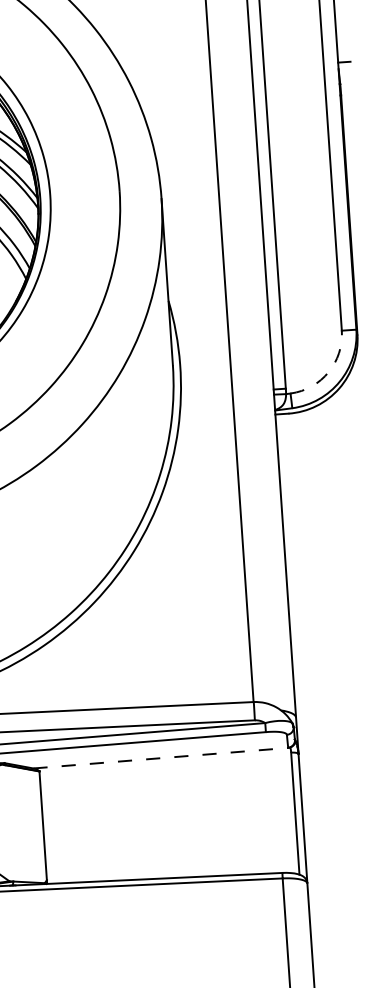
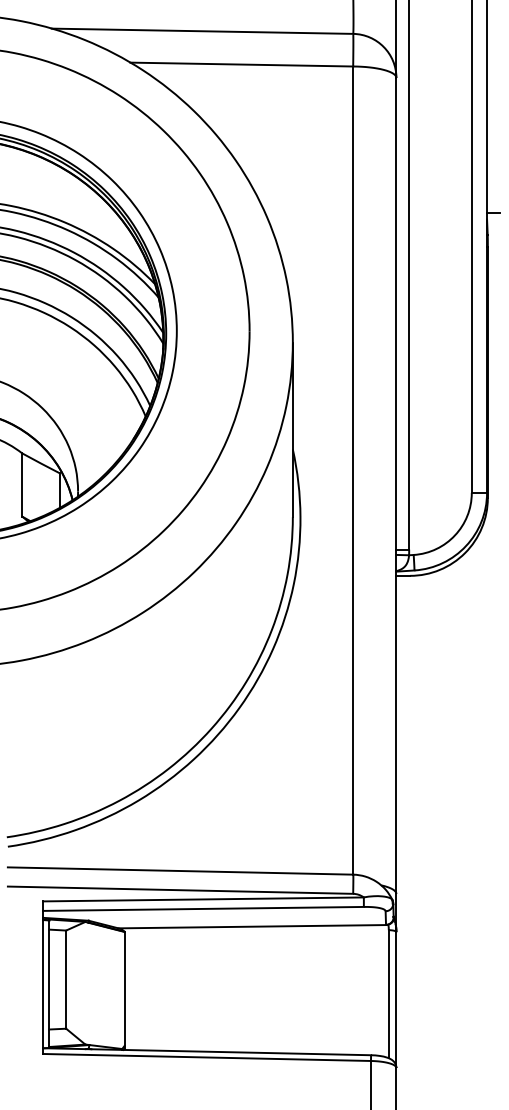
arc: (329, 372) -> (455, 535), dashed -> solid
line: (161, 757) -> (252, 926), dashed -> solid

